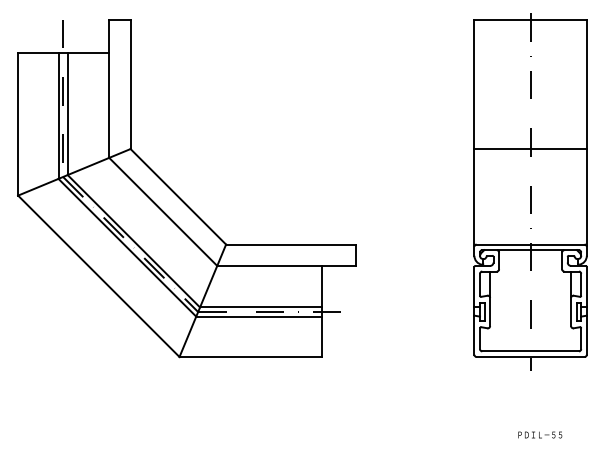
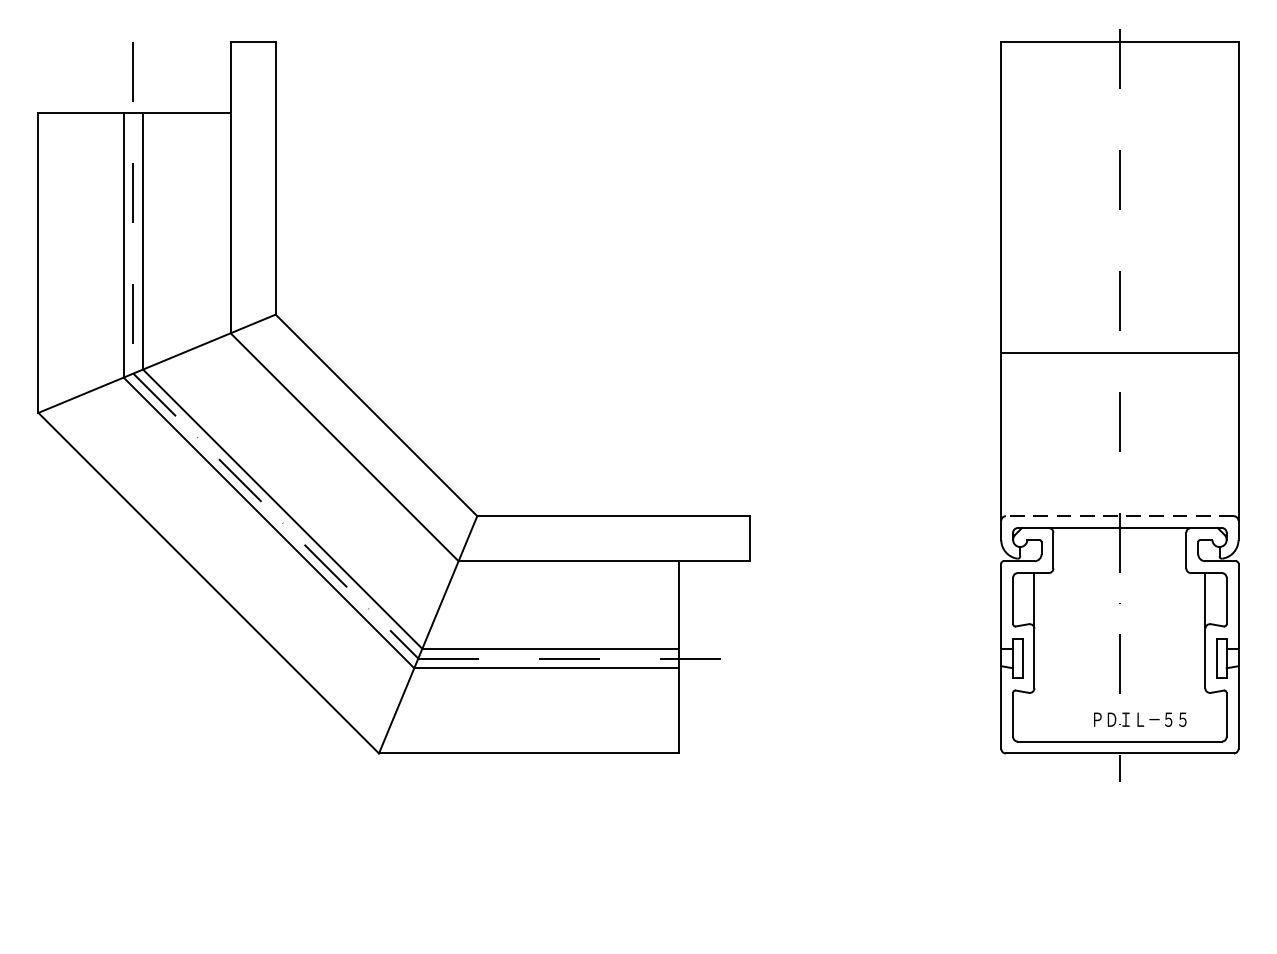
line: (530, 149) -> (1119, 353), moved
line: (530, 244) -> (1119, 516), solid -> dashed
text: (540, 434) -> (1140, 718), moved

